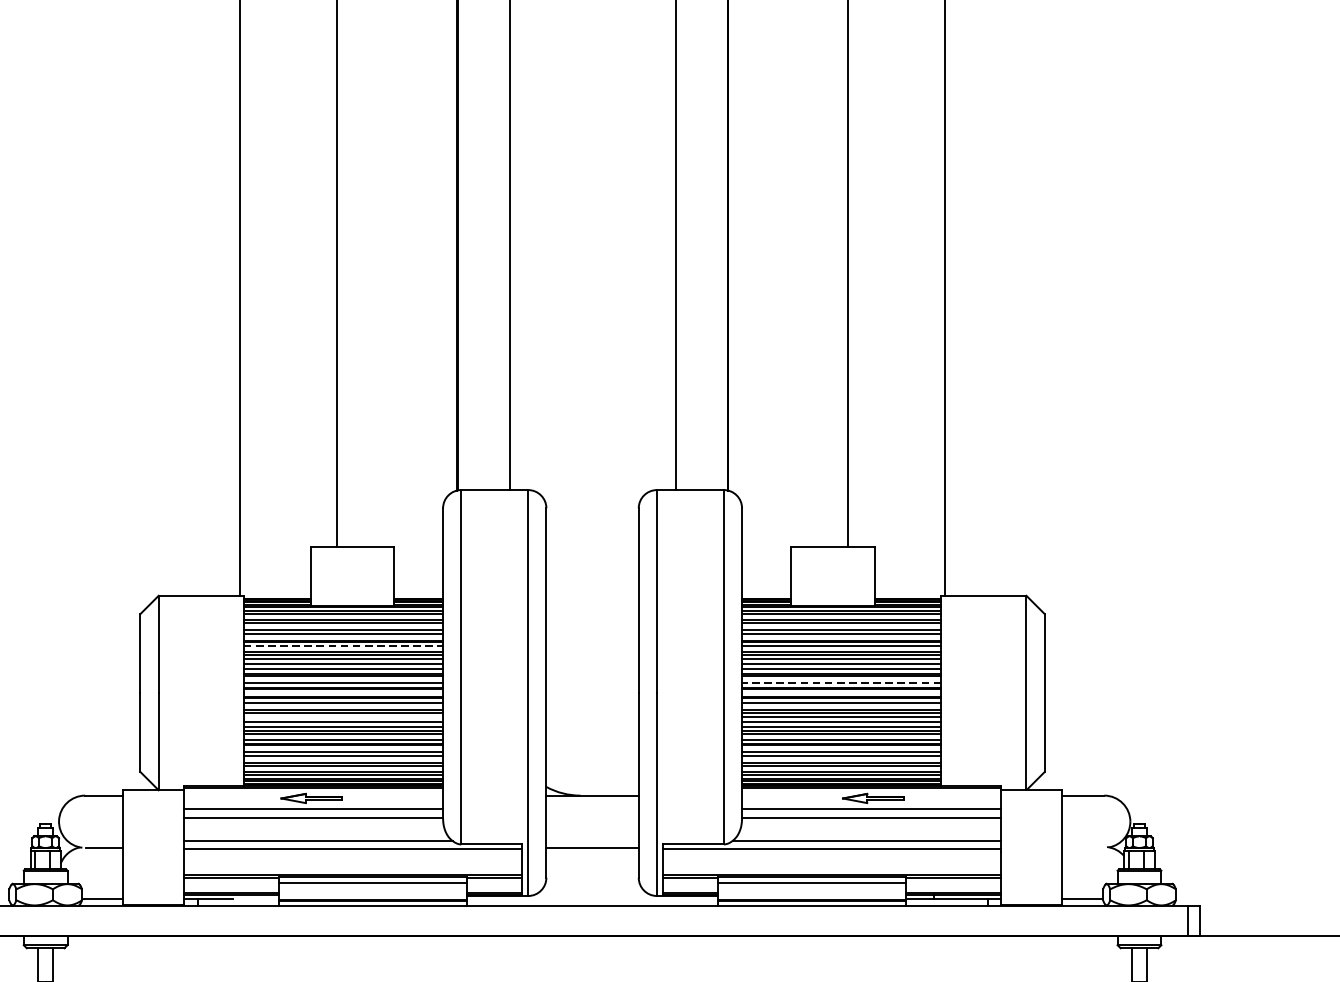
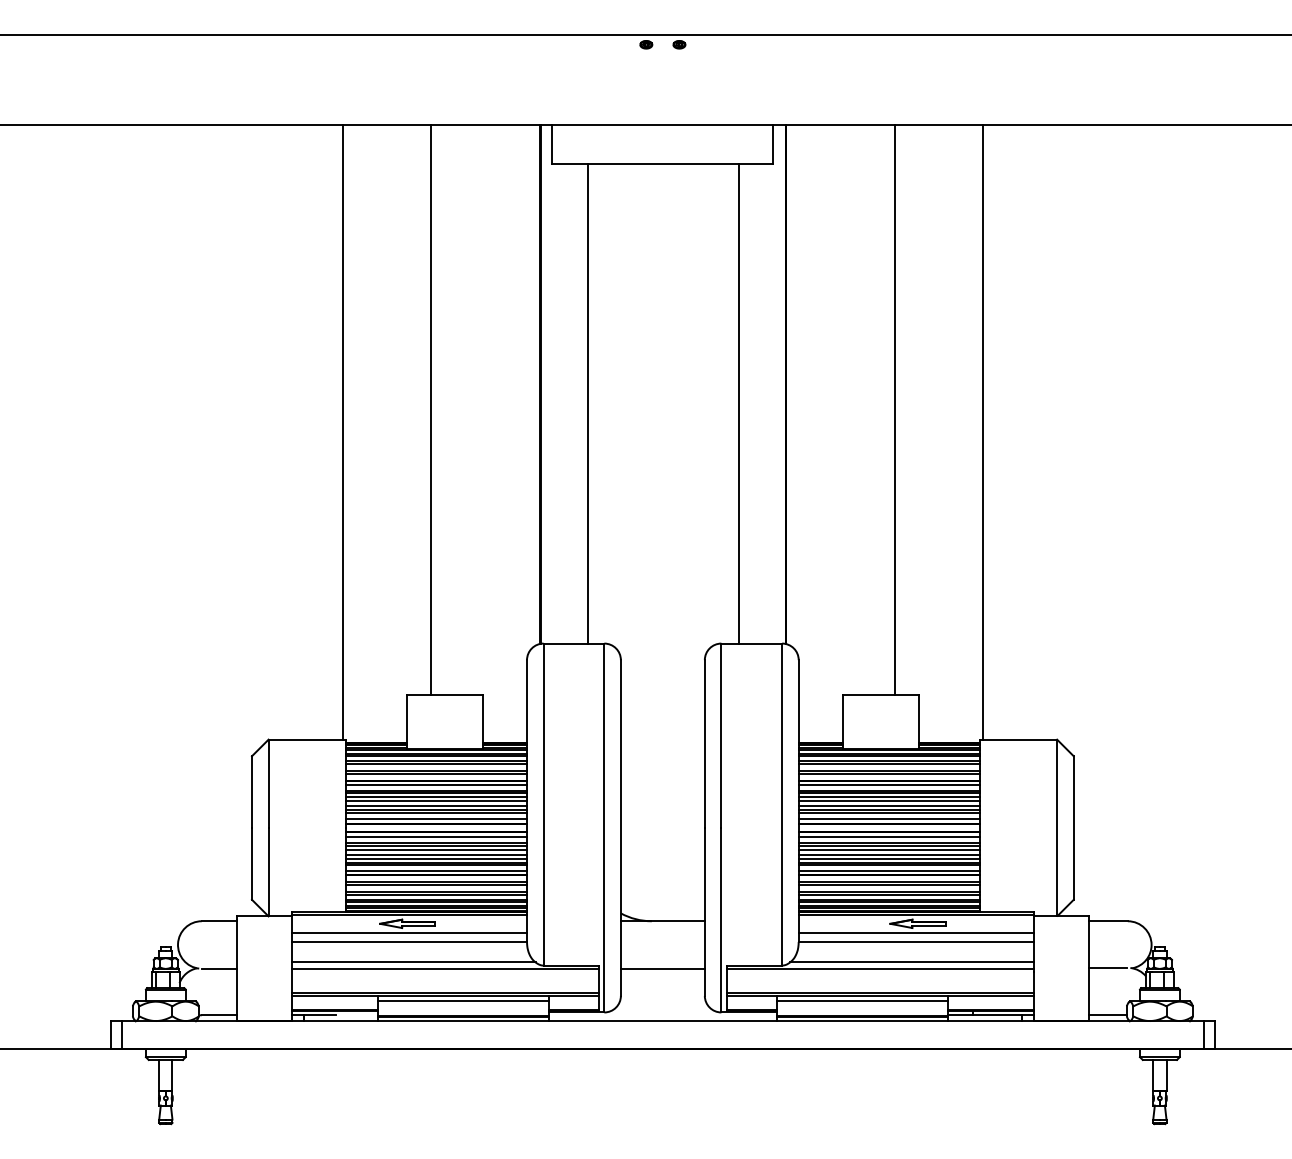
line: (343, 646) -> (436, 785), dashed -> solid
line: (841, 683) -> (889, 819), dashed -> solid
line: (343, 717) -> (436, 850), added
line: (1082, 846) -> (1108, 967), added

